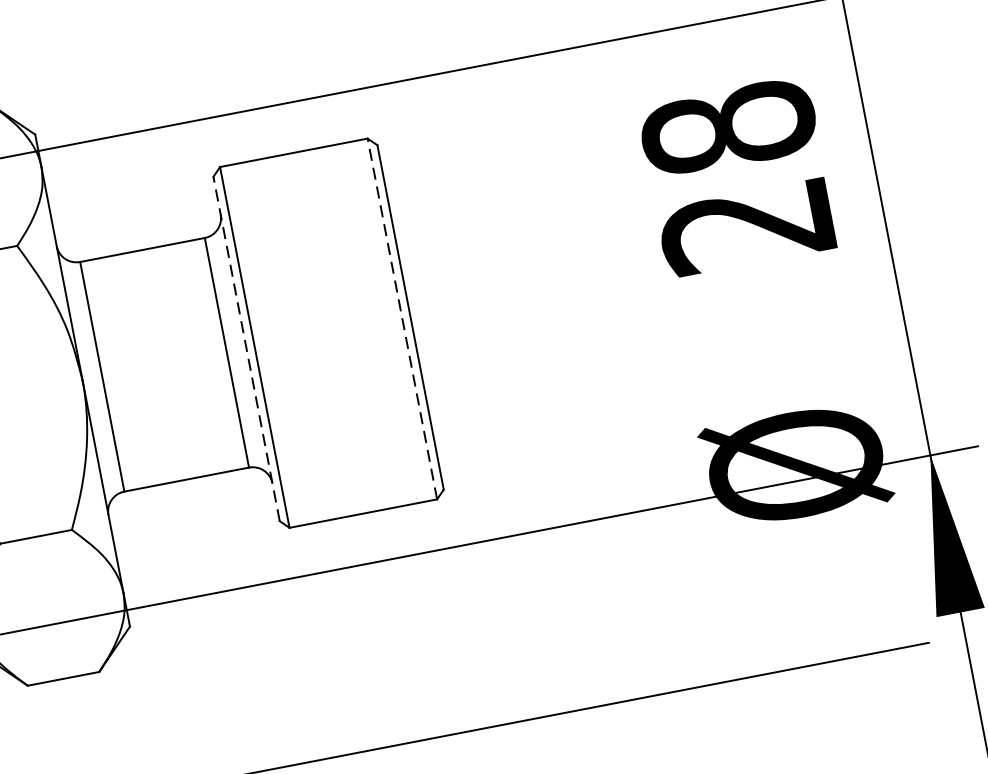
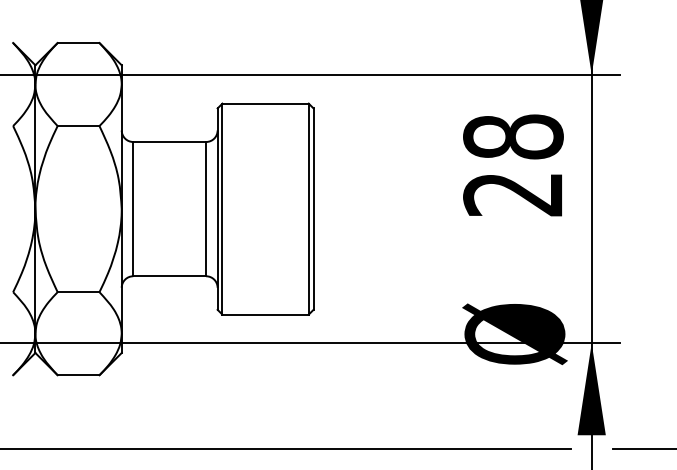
line: (402, 319) -> (308, 209), dashed -> solid
line: (246, 349) -> (217, 209), dashed -> solid

